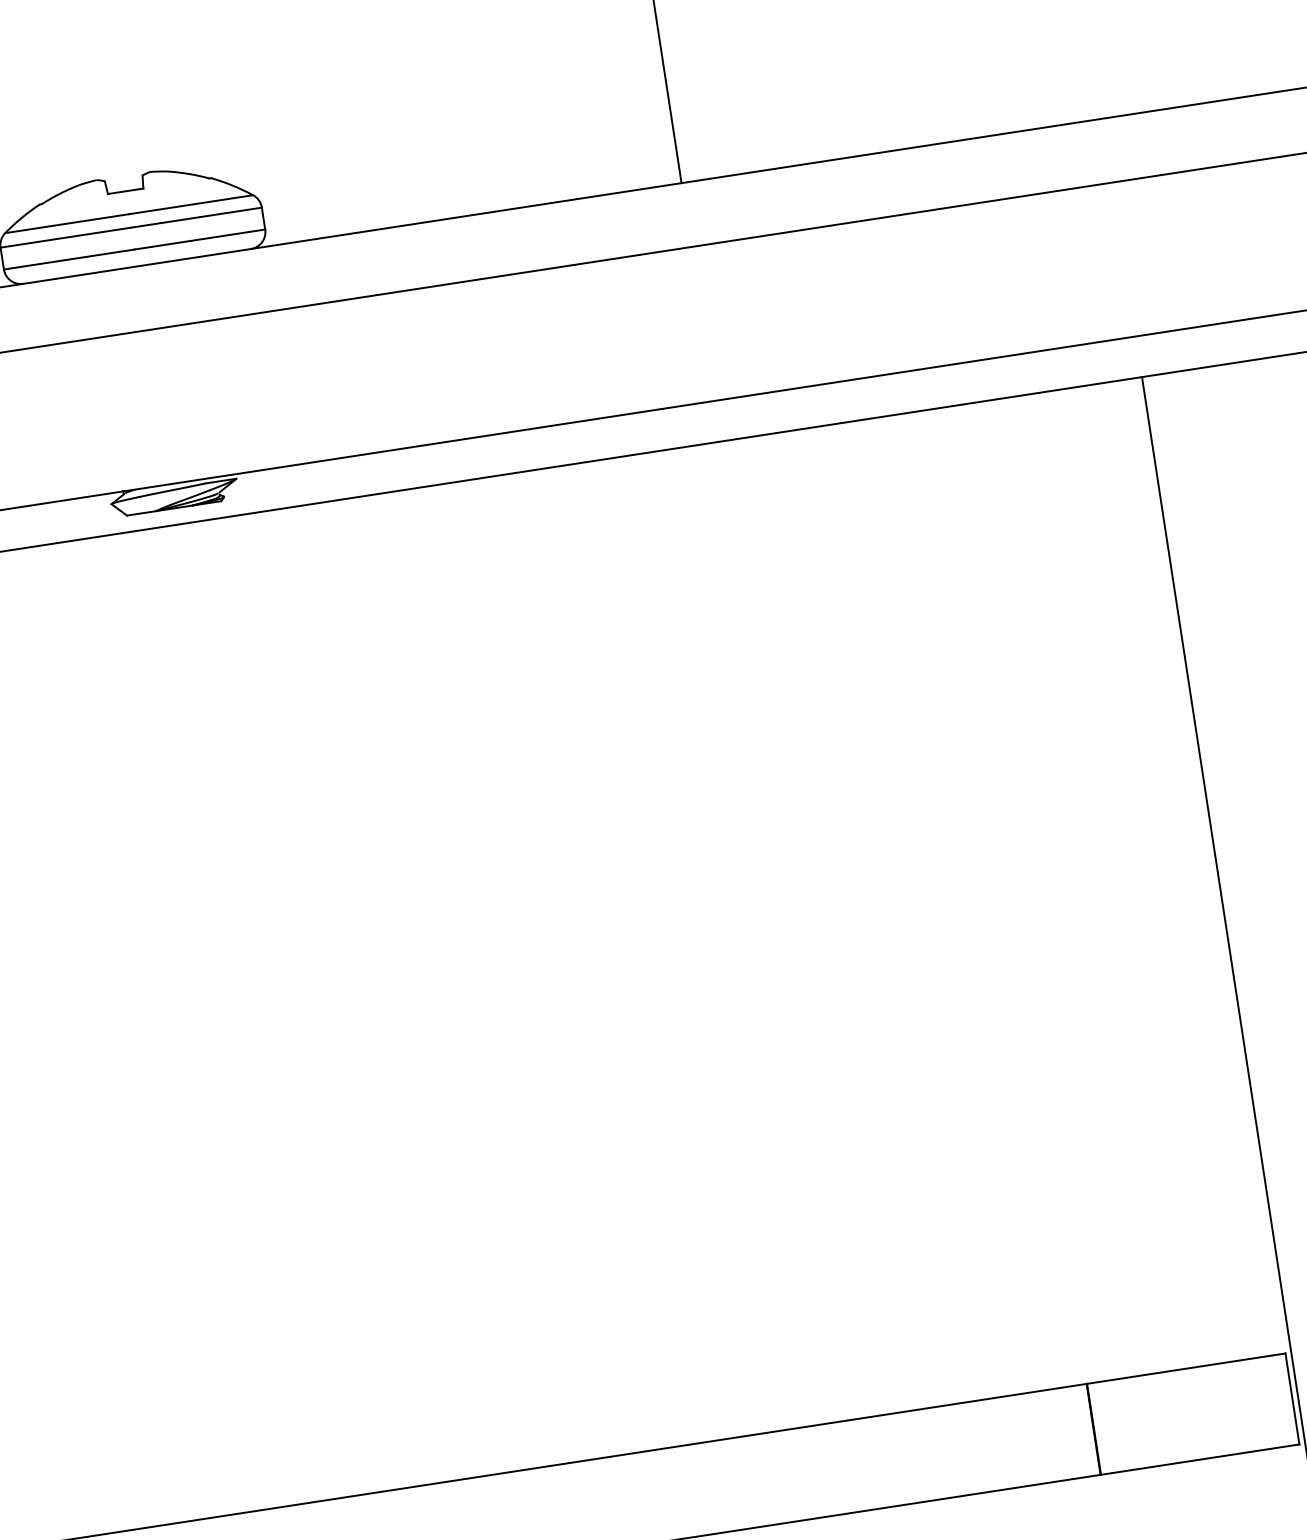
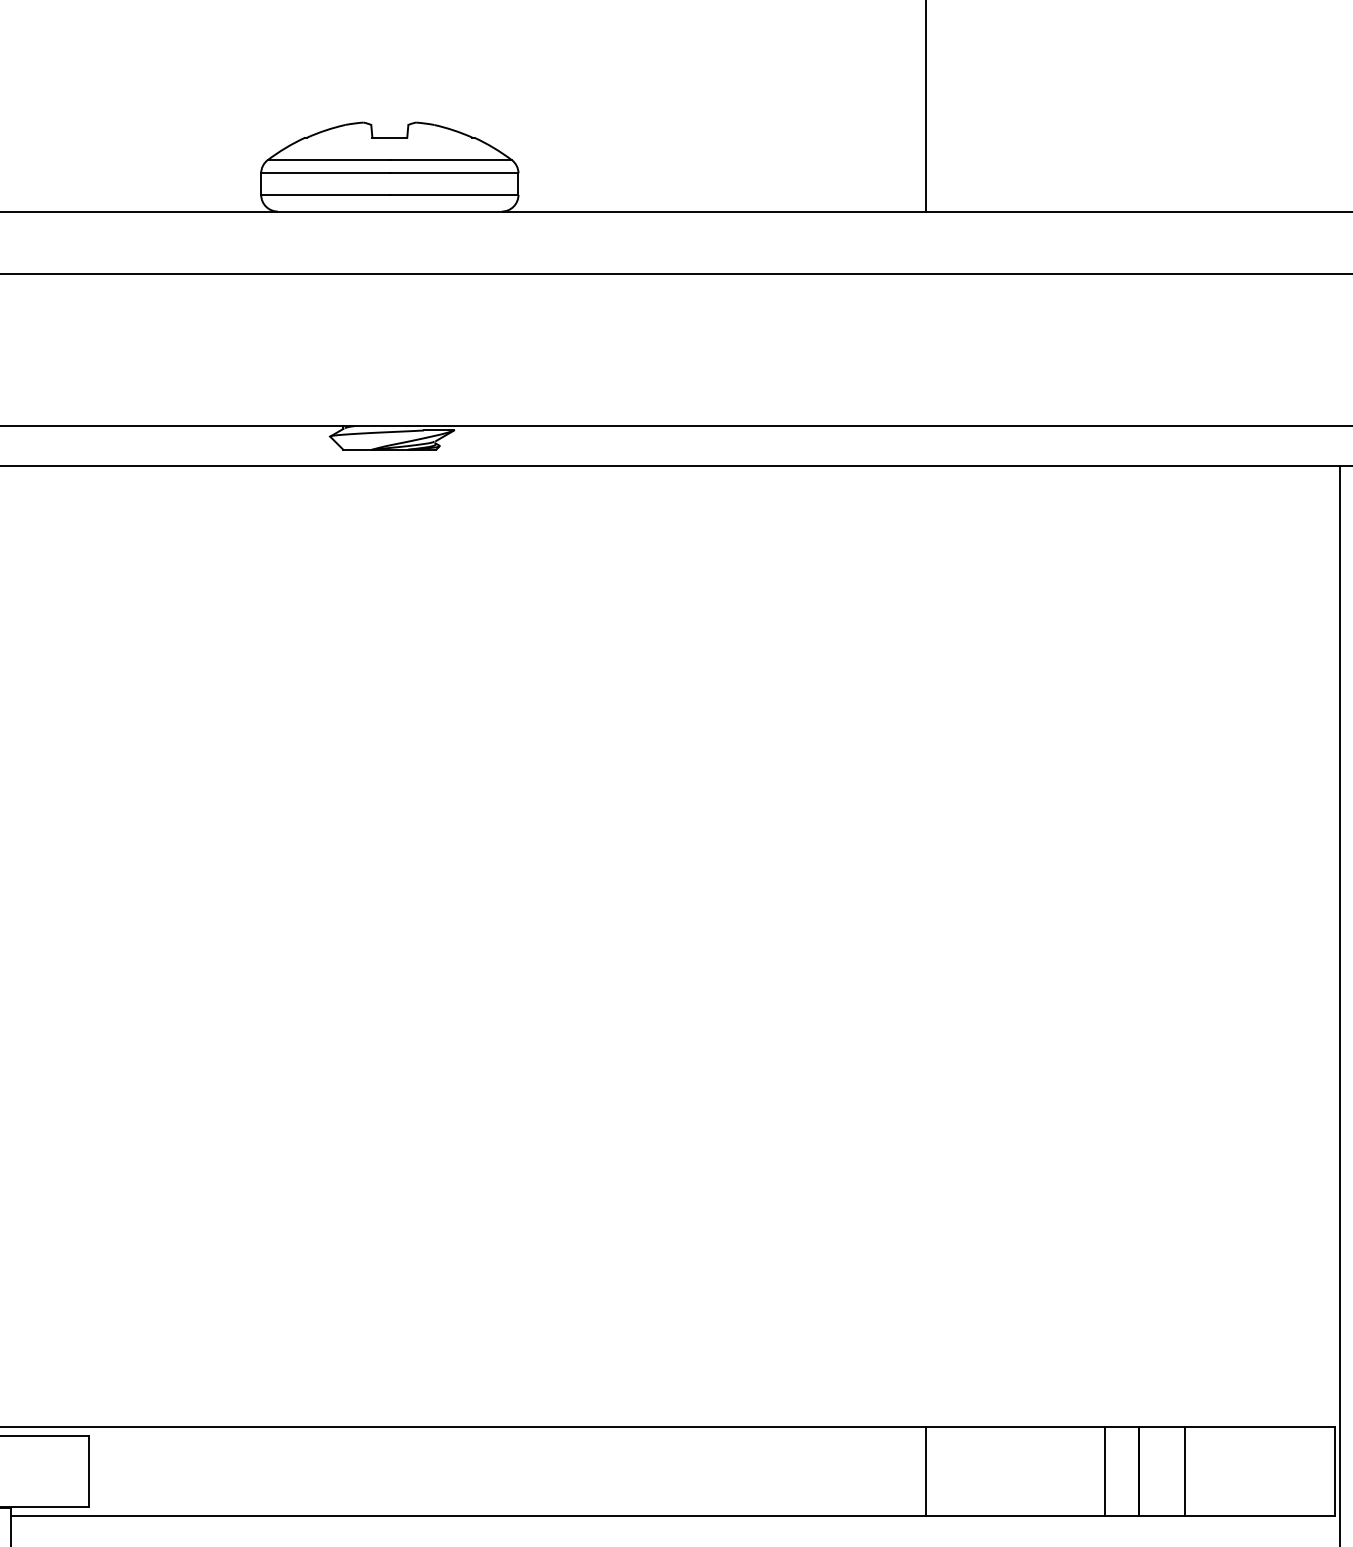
line: (1140, 1422) -> (1185, 1471), added
line: (1058, 1434) -> (1104, 1471), added
line: (876, 1462) -> (925, 1471), added

